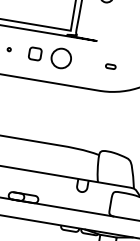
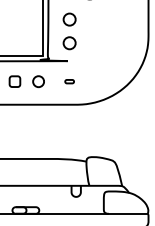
circle: (102, 22) -> (69, 43), added
circle: (61, 58) -> (38, 81), size x0.62
part: (110, 66) -> (69, 81), moved

